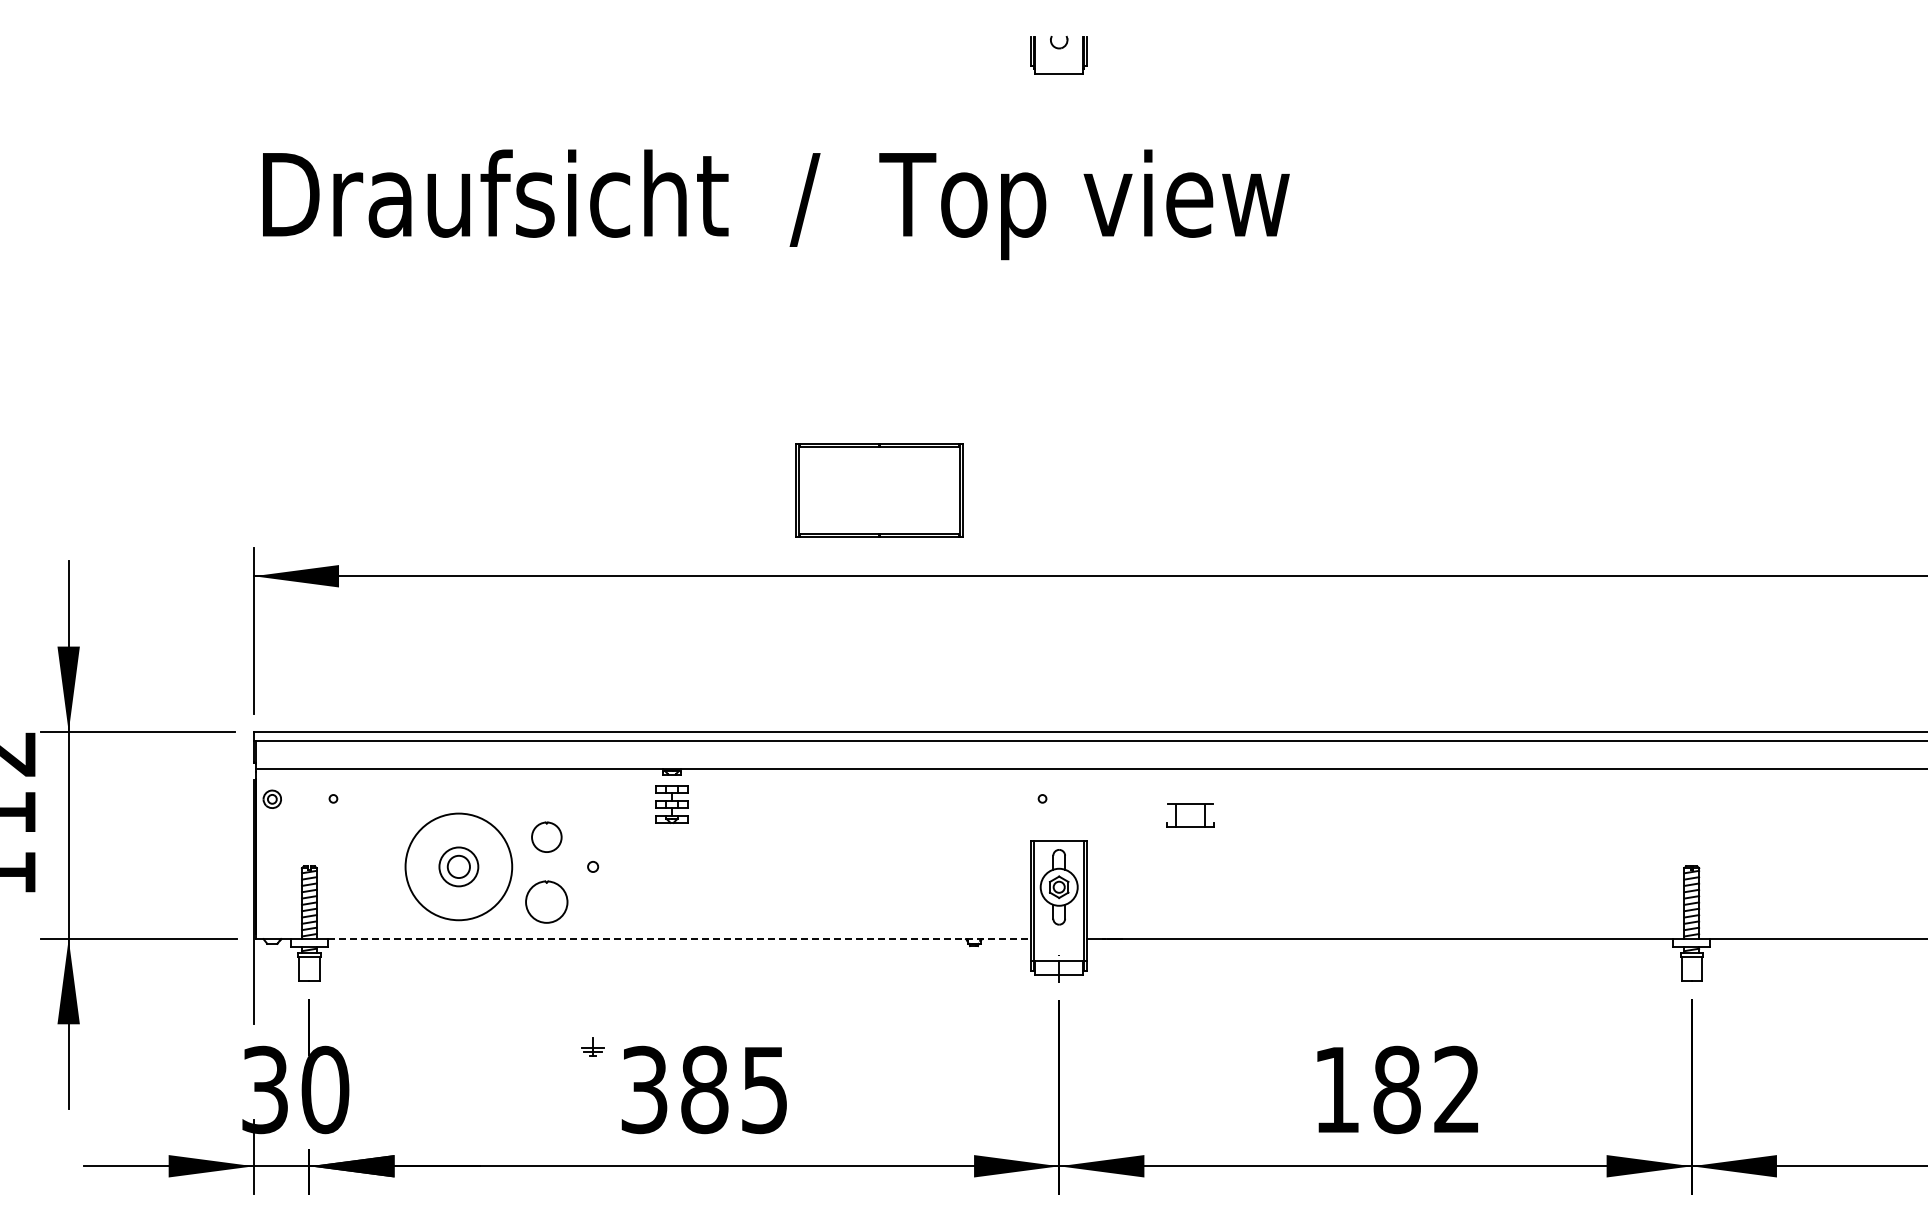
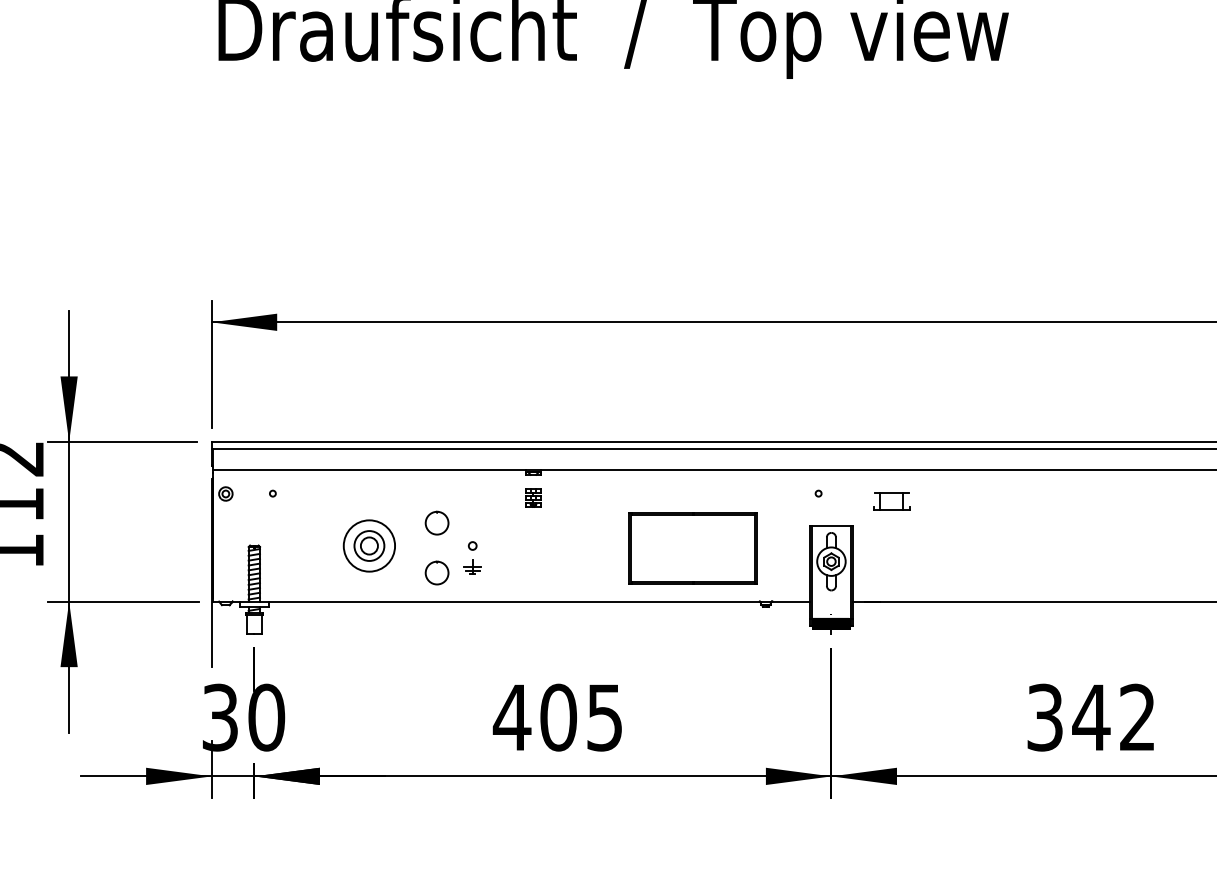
part: (879, 490) -> (693, 548), moved
part: (671, 804) -> (533, 497), size x0.62
part: (1190, 815) -> (891, 501), moved
circle: (458, 866) -> (369, 545), size x0.62
part: (546, 901) -> (436, 572), size x0.71
line: (679, 939) -> (539, 601), dashed -> solid
hatch: (1059, 968) -> (831, 624), added
part: (592, 1046) -> (472, 566), moved
text: (673, 1089) -> (534, 717), 385 -> 405
text: (1367, 1089) -> (1068, 717), 182 -> 342

